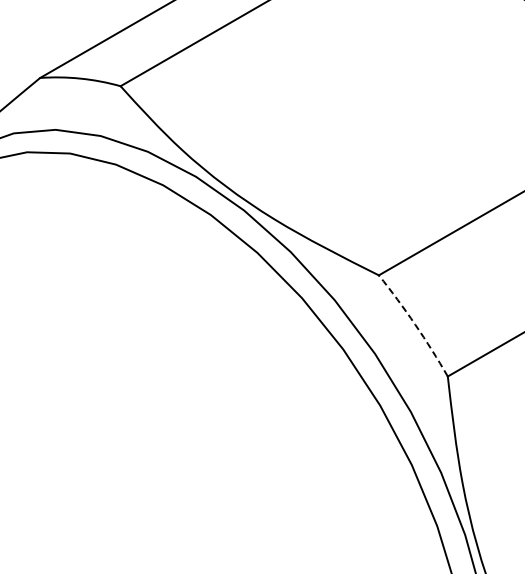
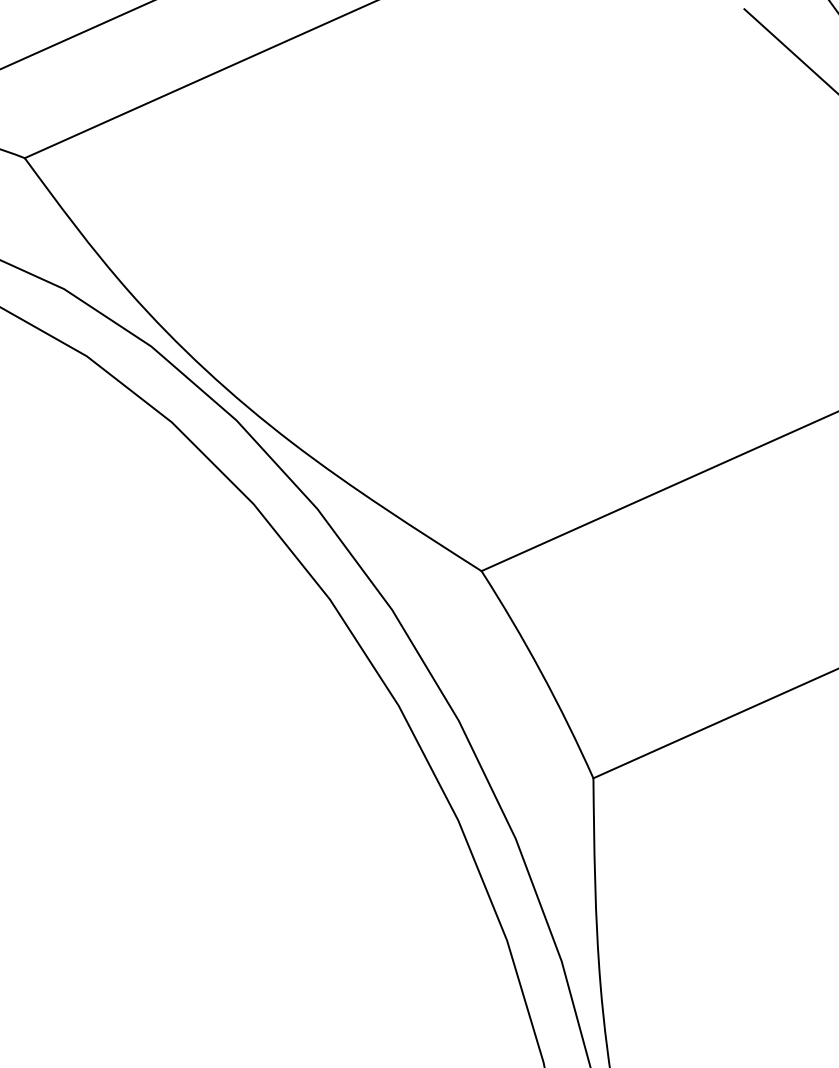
arc: (415, 324) -> (541, 672), dashed -> solid

